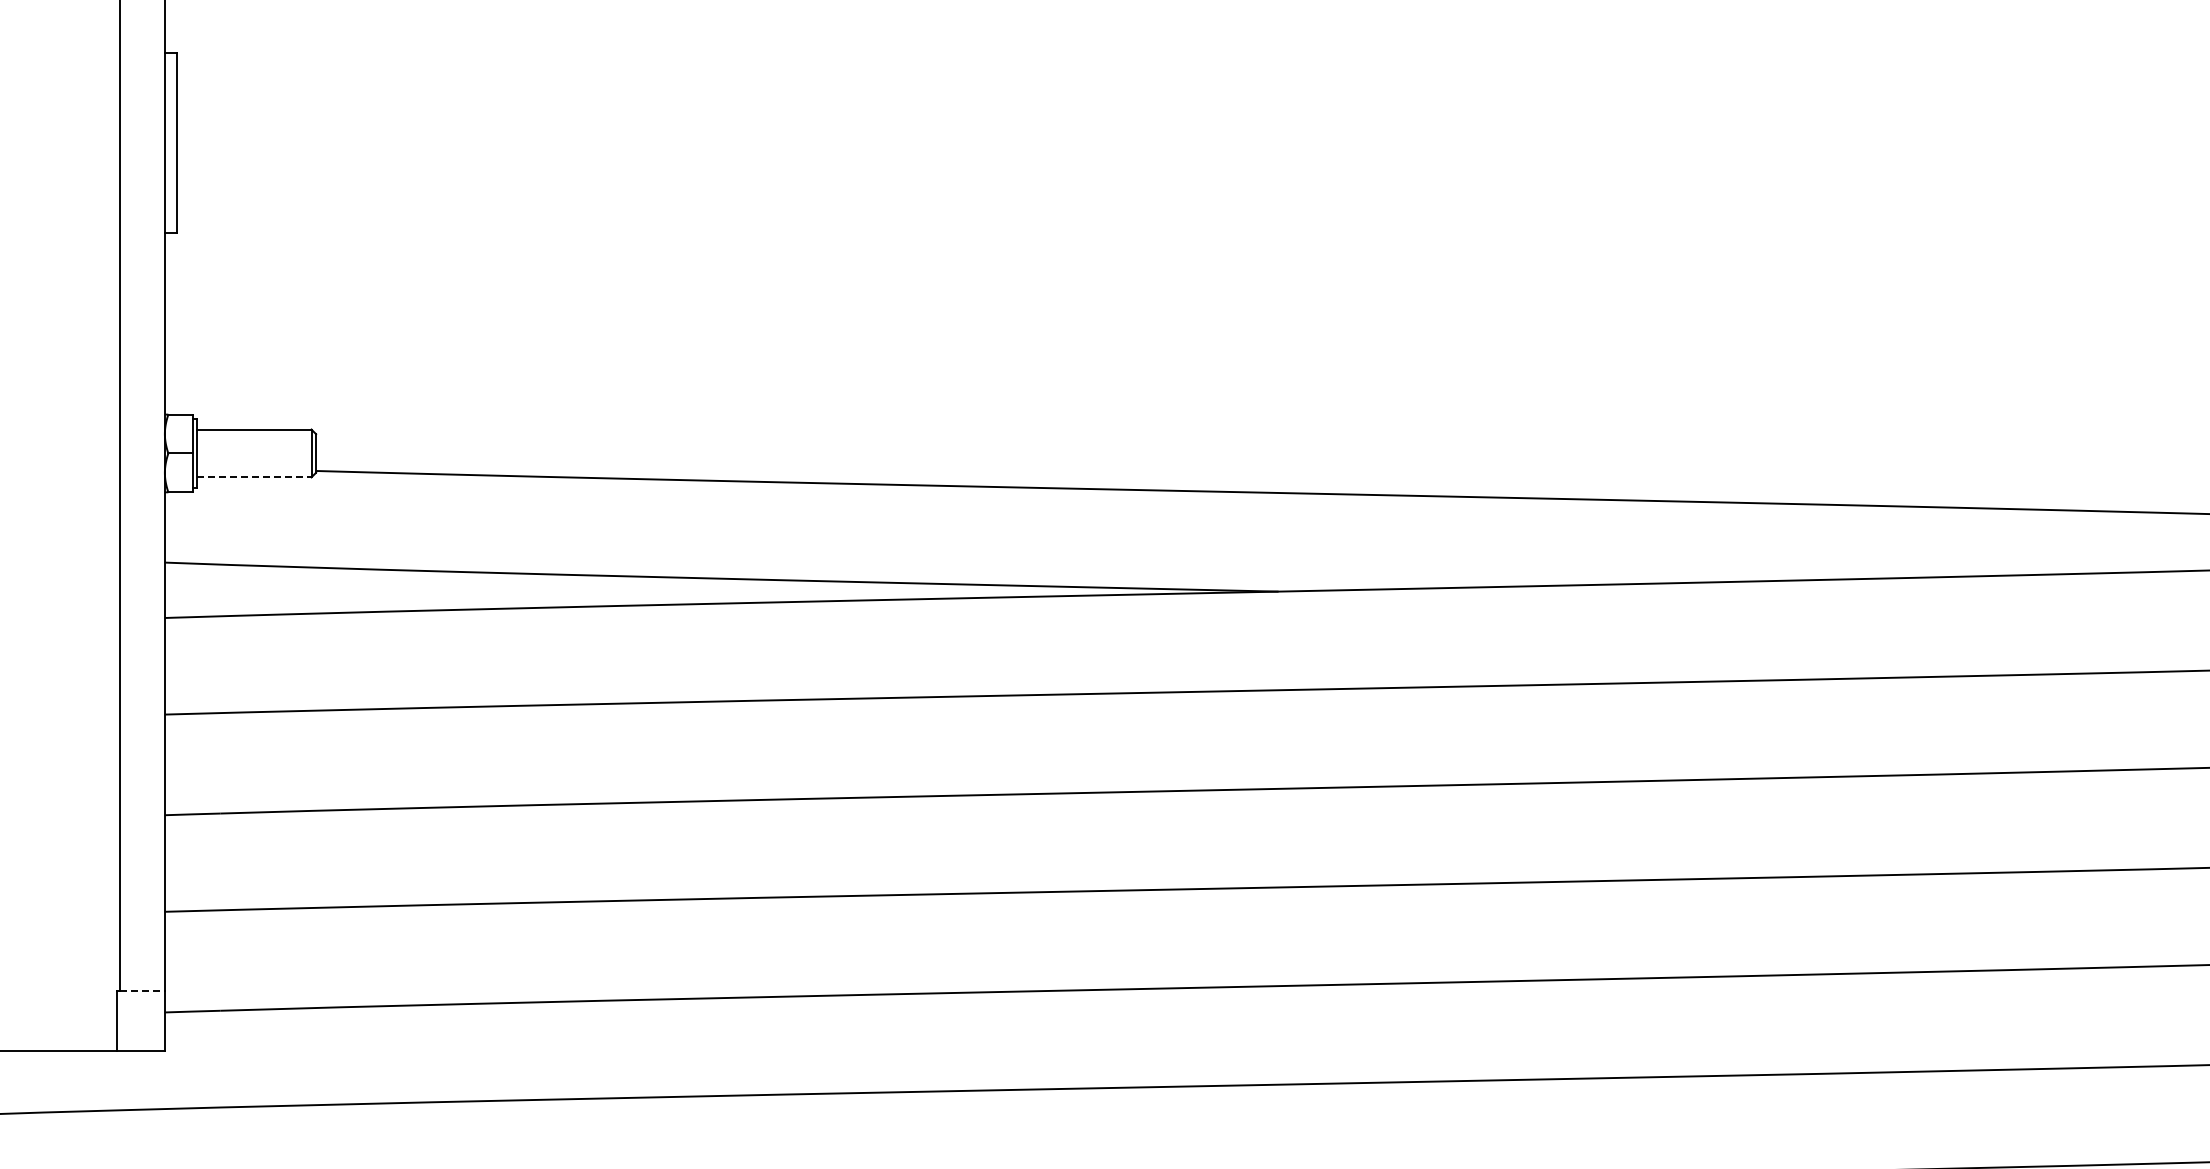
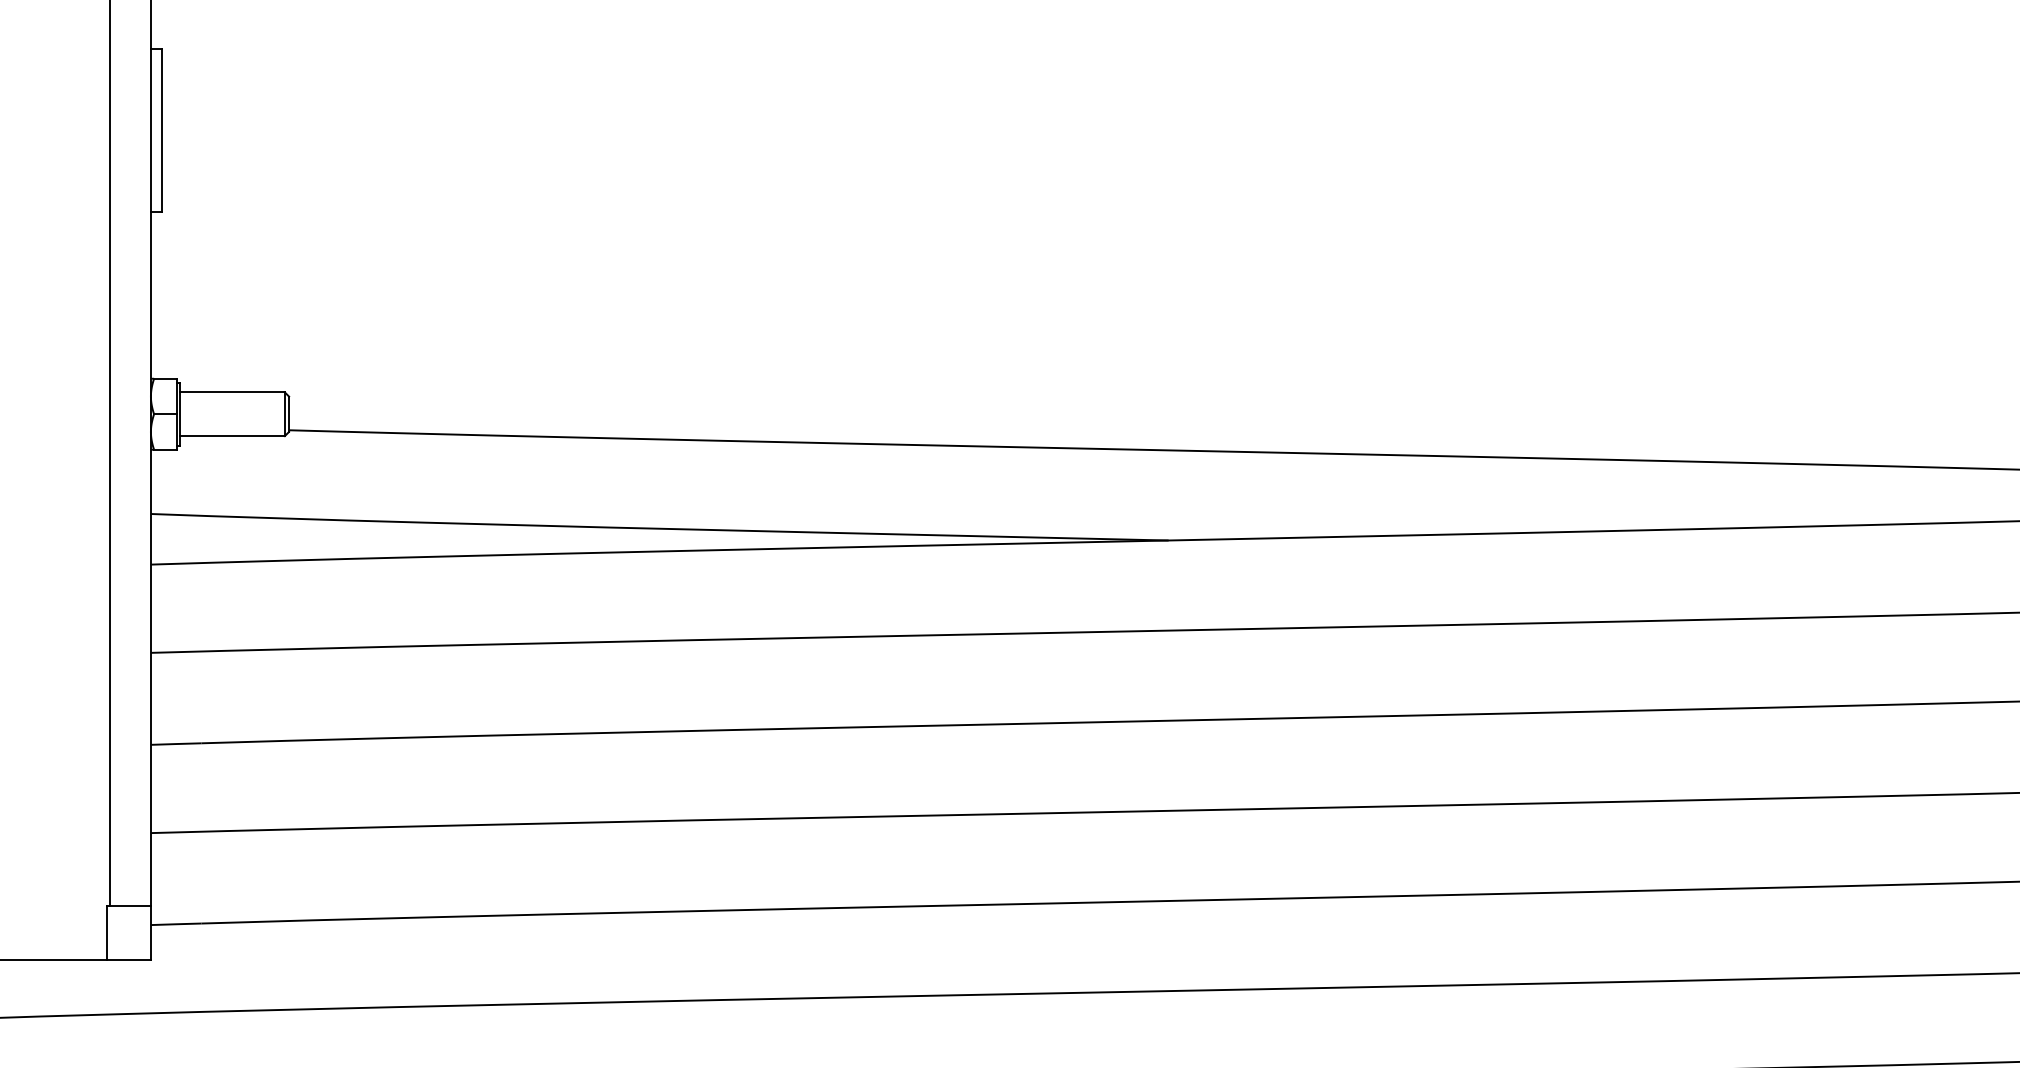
line: (254, 477) -> (232, 436), dashed -> solid
line: (142, 991) -> (130, 905), dashed -> solid

